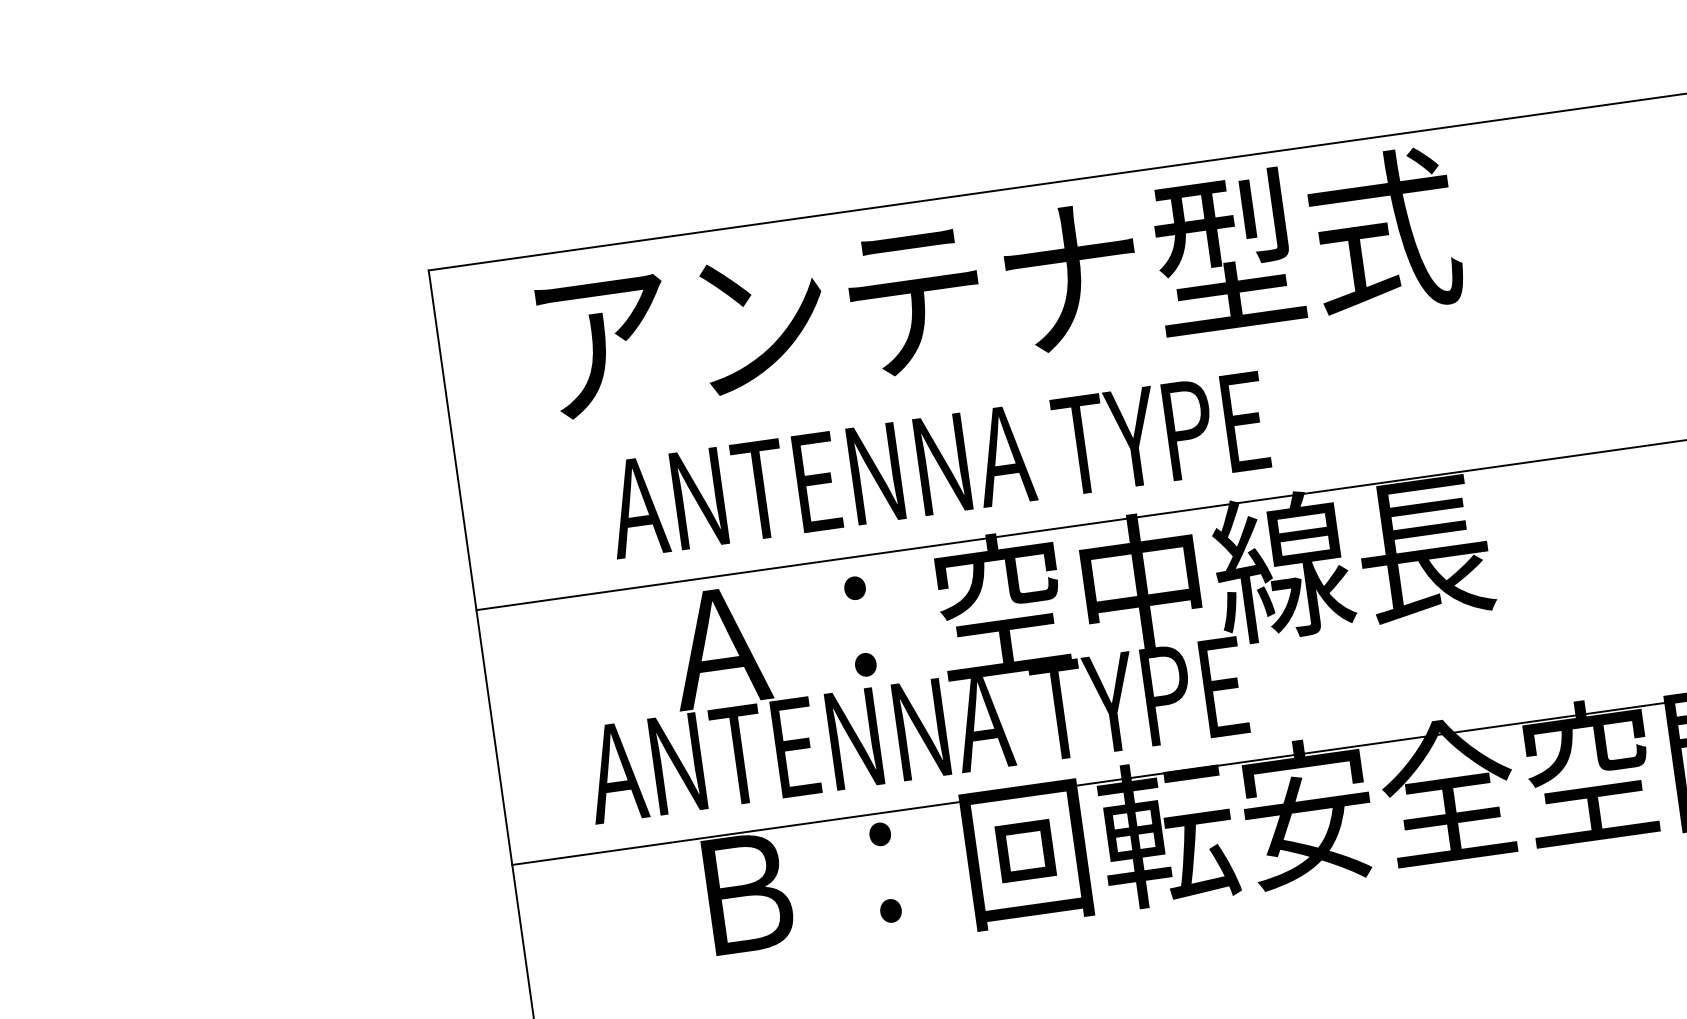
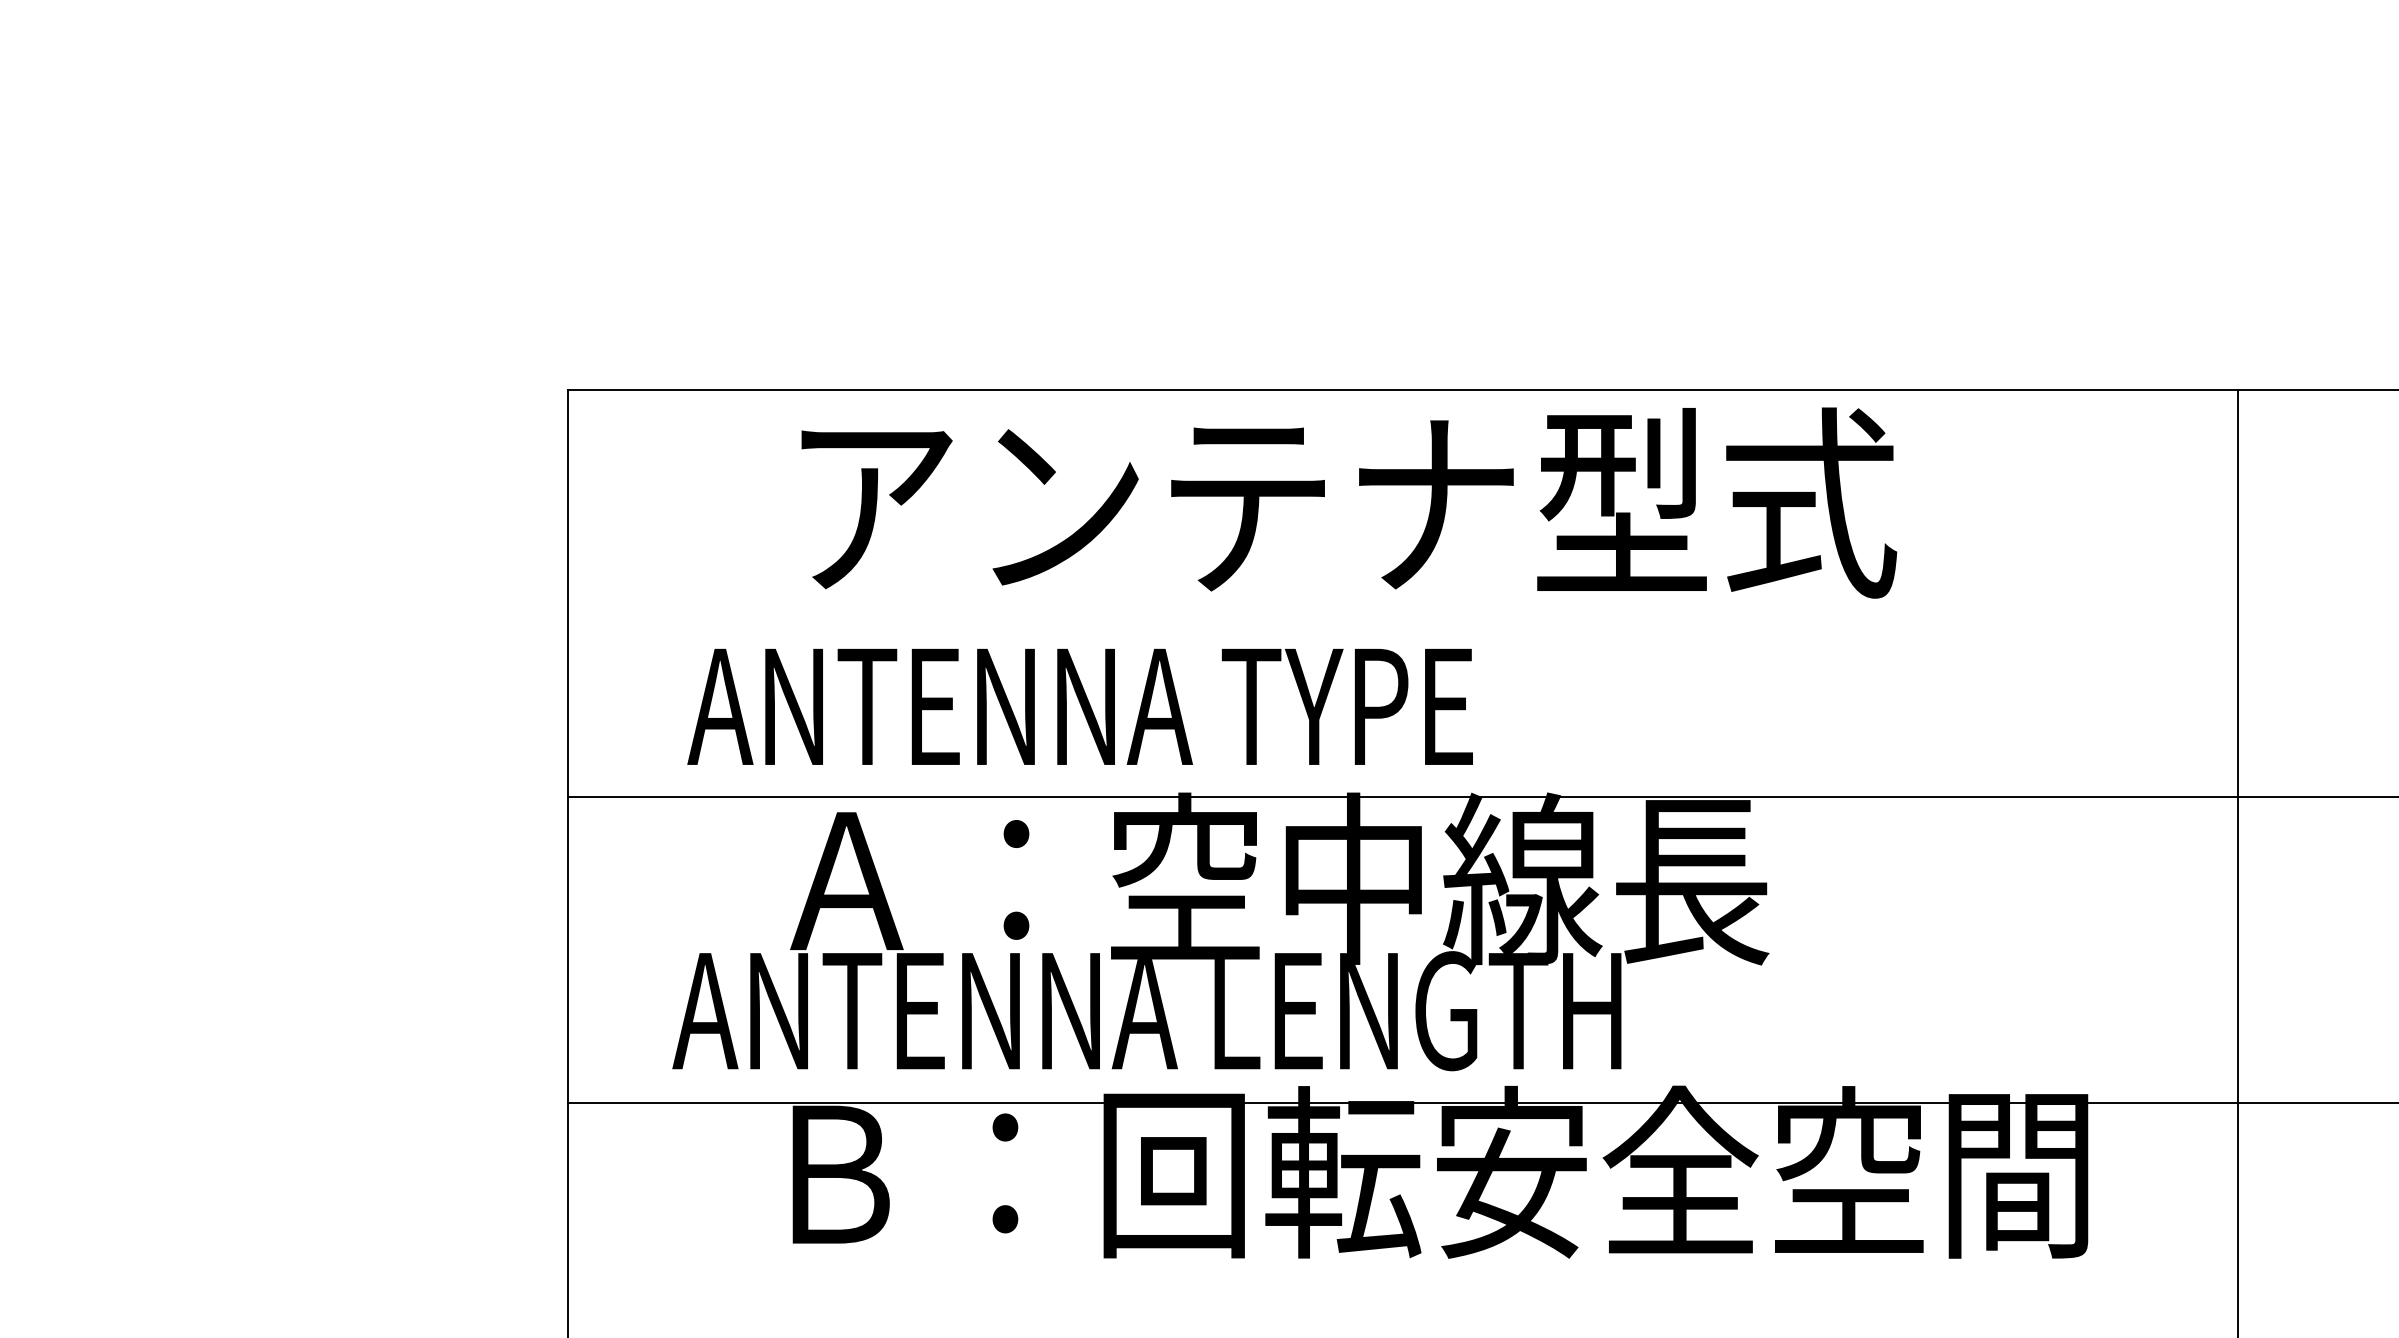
text: (999, 285) -> (1349, 502), moved
text: (937, 464) -> (1079, 706), moved
text: (1207, 689) -> (1413, 1011), ANTENNA TYPE -> ANTENNA LENGTH

